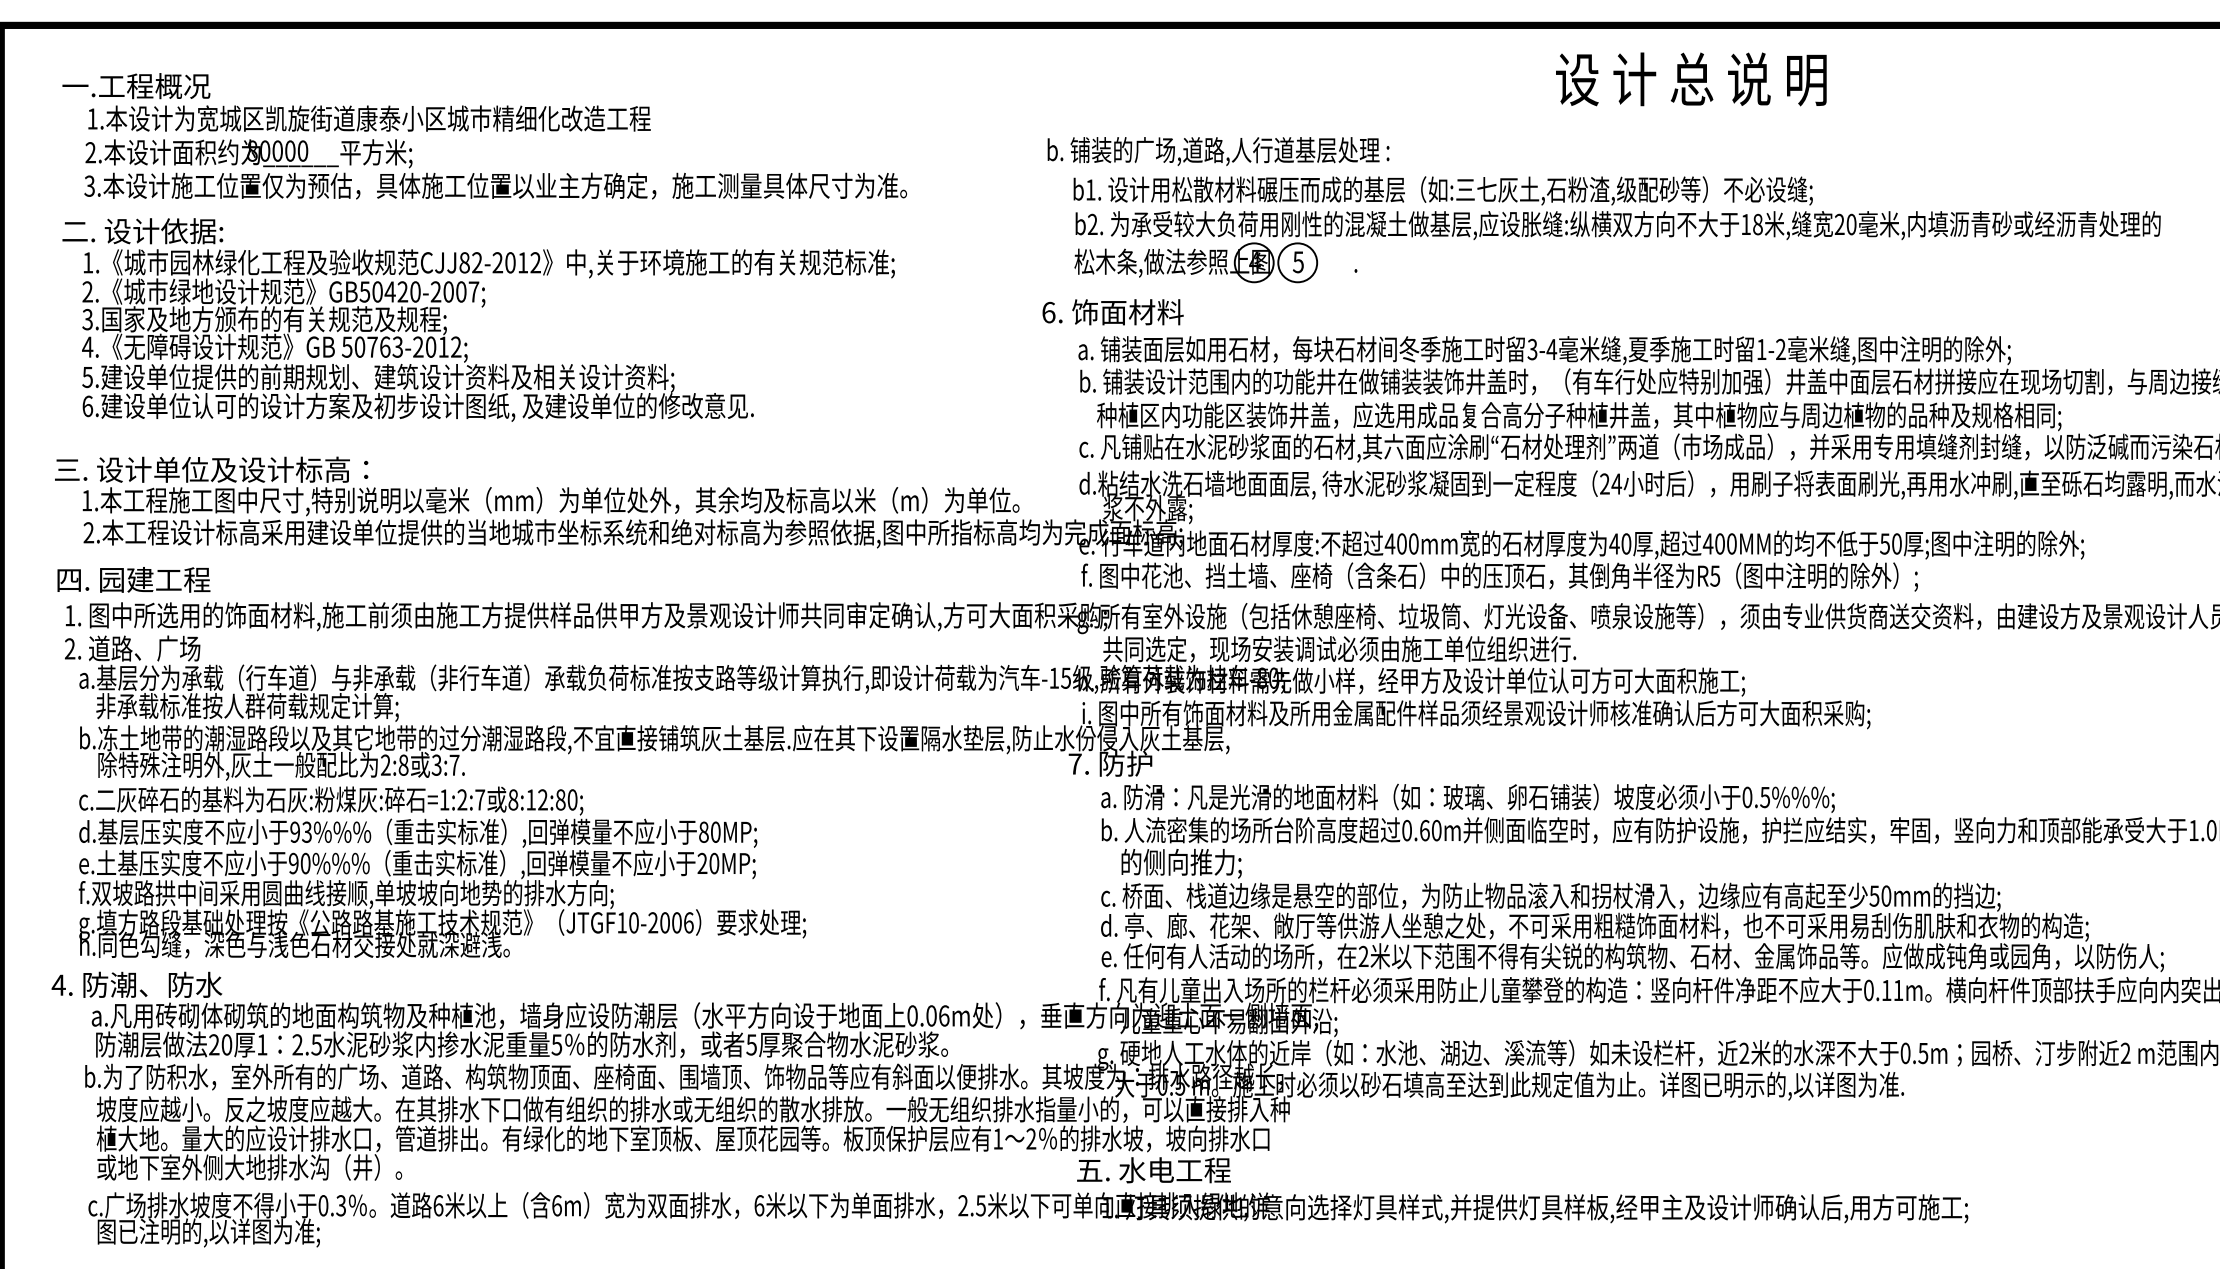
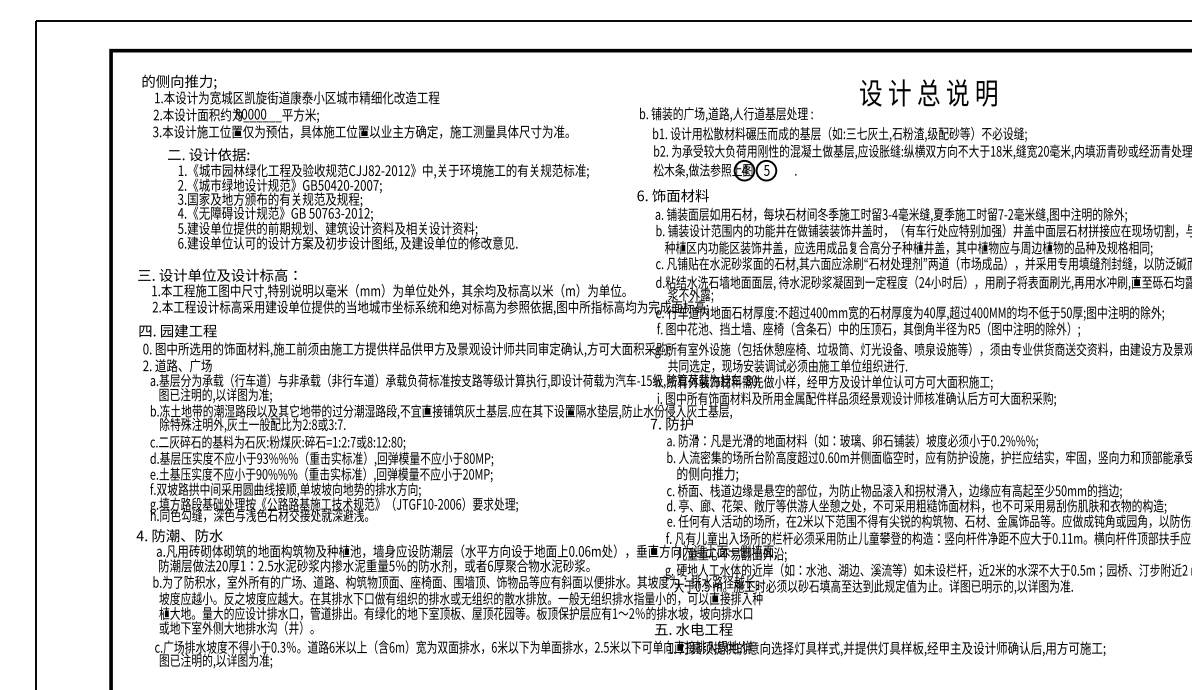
text: (1691, 78) -> (928, 92), moved
text: (136, 86) -> (179, 81), 一.工程概况 -> 的侧向推力;
text: (478, 319) -> (378, 199), moved
text: (1760, 349) -> (1000, 214), 1-2 -> 7-2
text: (69, 614) -> (145, 348), 1. -> 0.
text: (247, 707) -> (235, 395), 非承载标准按人群荷载规定计算; -> 图已注明的,以详图为准;
text: (1764, 796) -> (1002, 440), 0.5%%%; -> 0.2%%%;
text: (751, 1043) -> (490, 565), 5 -> 6

